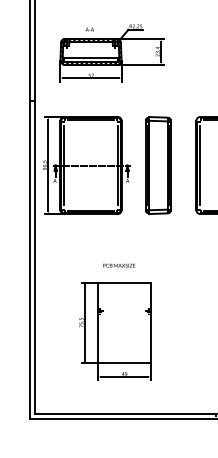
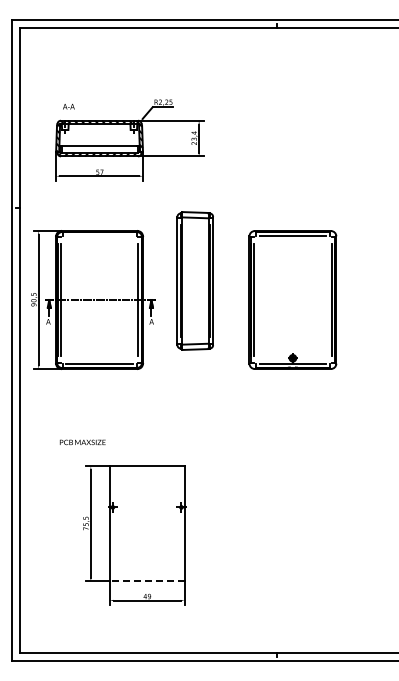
text: (89, 29) -> (68, 106), moved
line: (90, 120) -> (99, 235), removed
part: (157, 165) -> (194, 280), moved
text: (119, 265) -> (82, 442), moved
line: (124, 363) -> (146, 581), solid -> dashed

